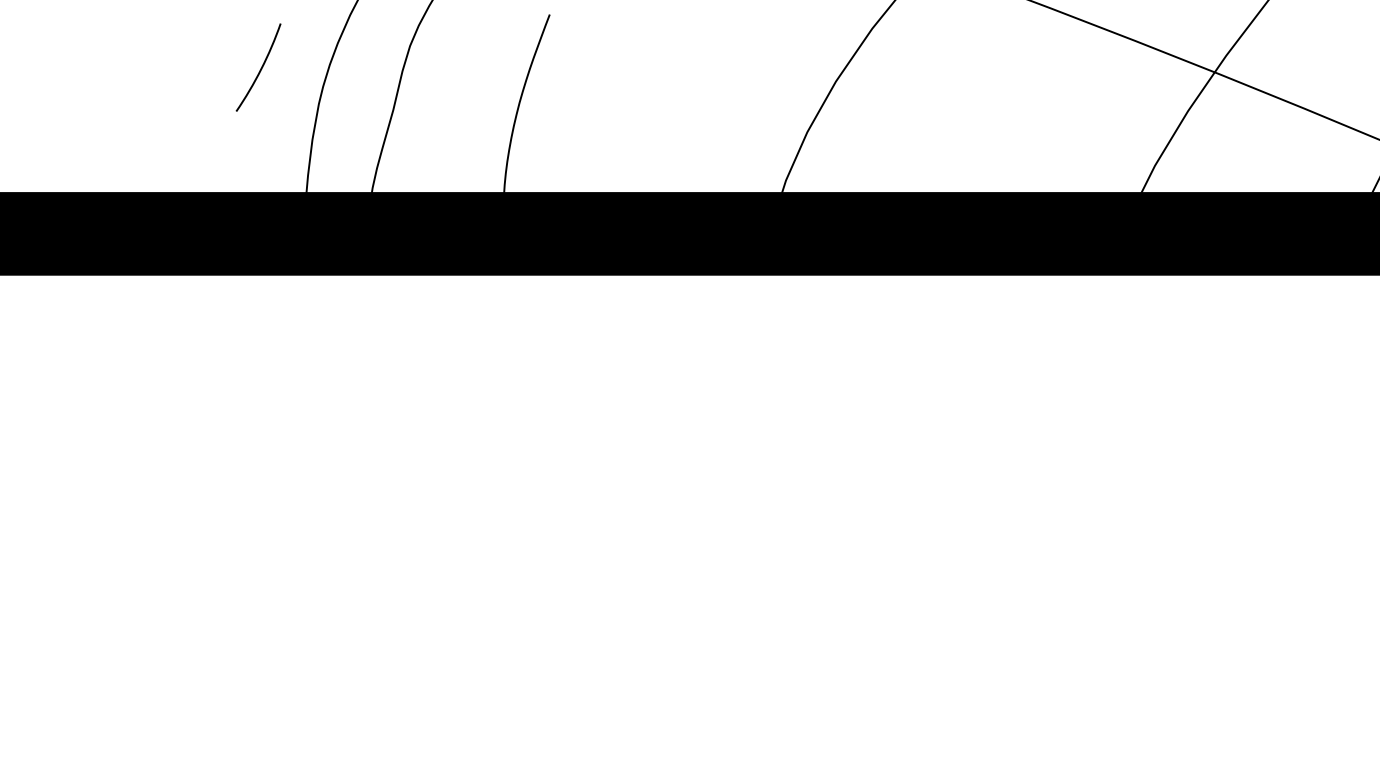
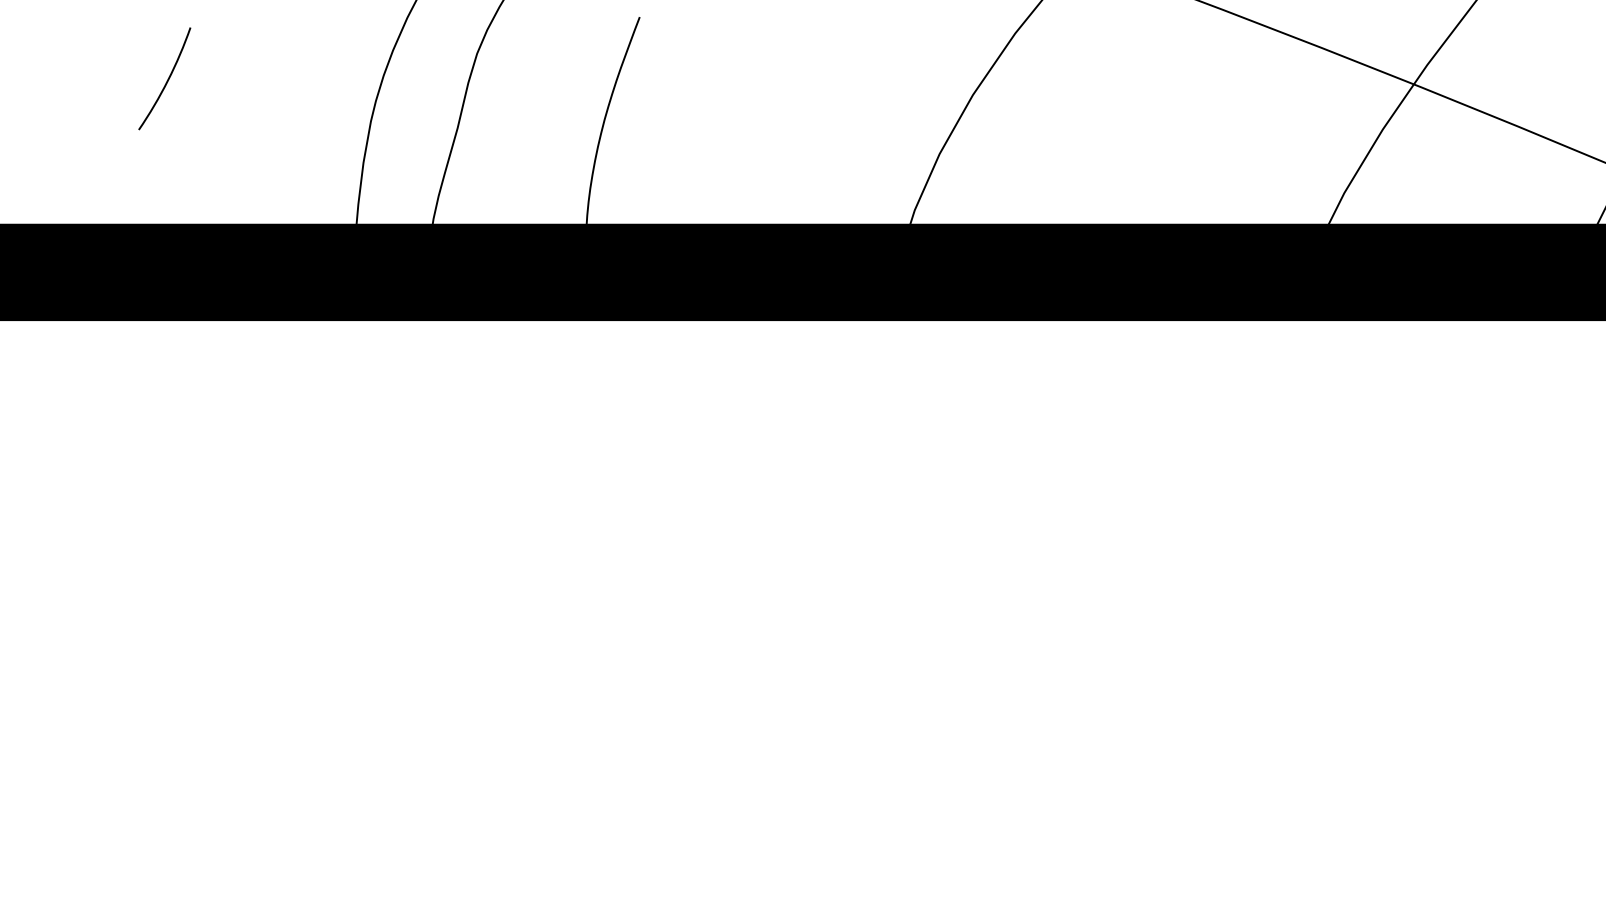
arc: (260, 69) -> (166, 80), moved

